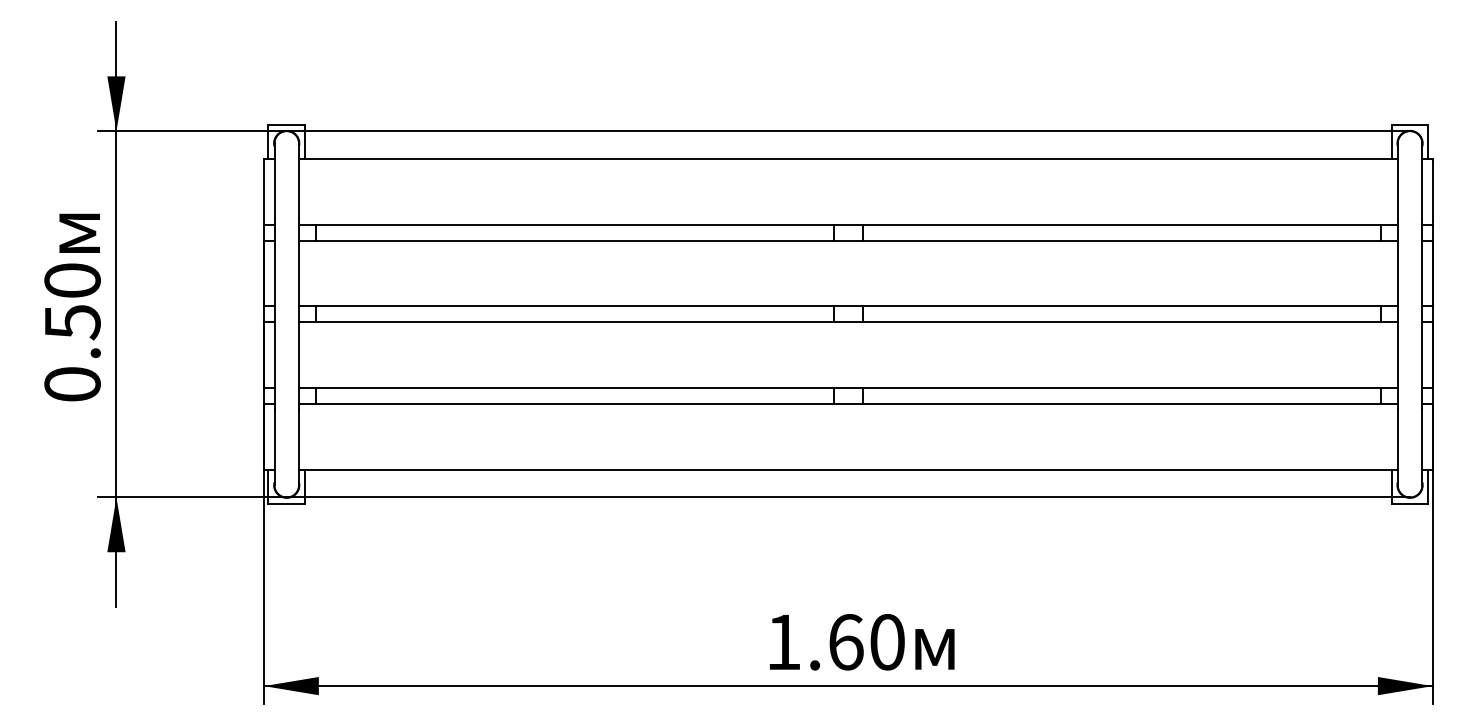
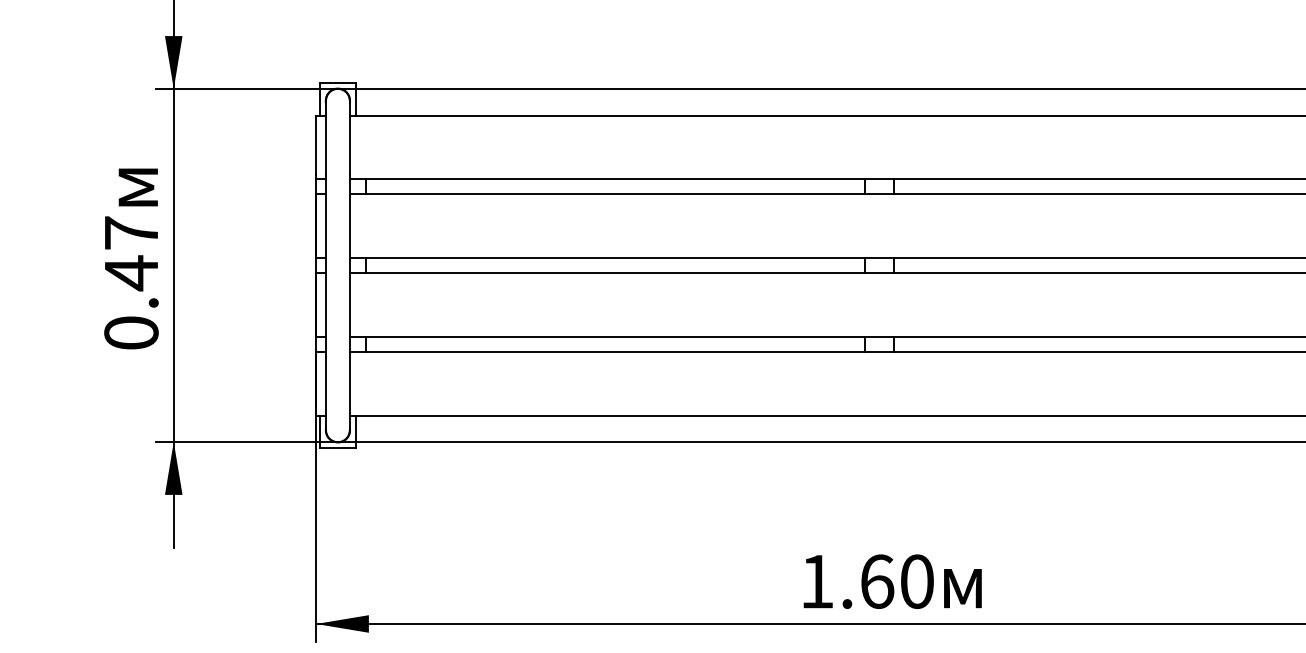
text: (72, 302) -> (131, 254), 0.50 -> 0.47

